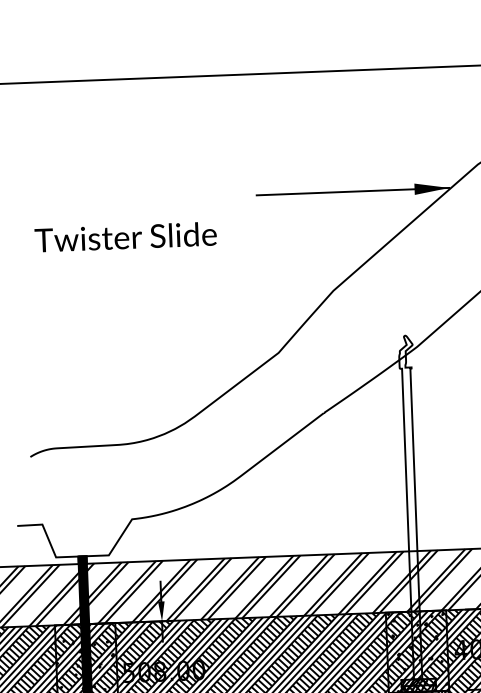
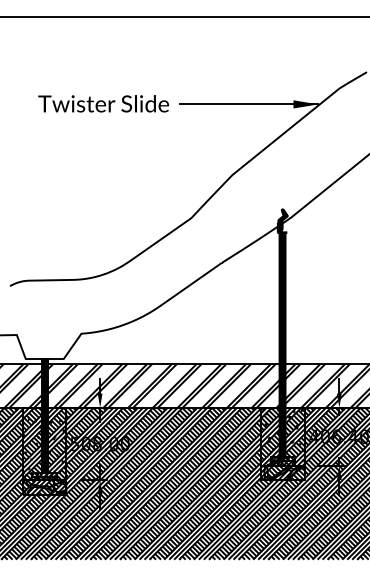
text: (125, 236) -> (103, 103), moved
fill: (411, 506) -> (282, 332), added

